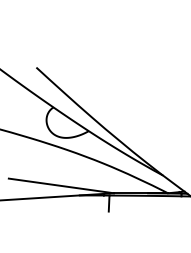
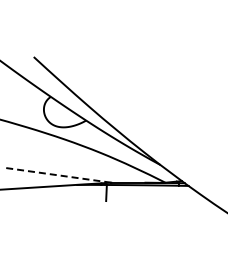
line: (62, 186) -> (59, 175), solid -> dashed

